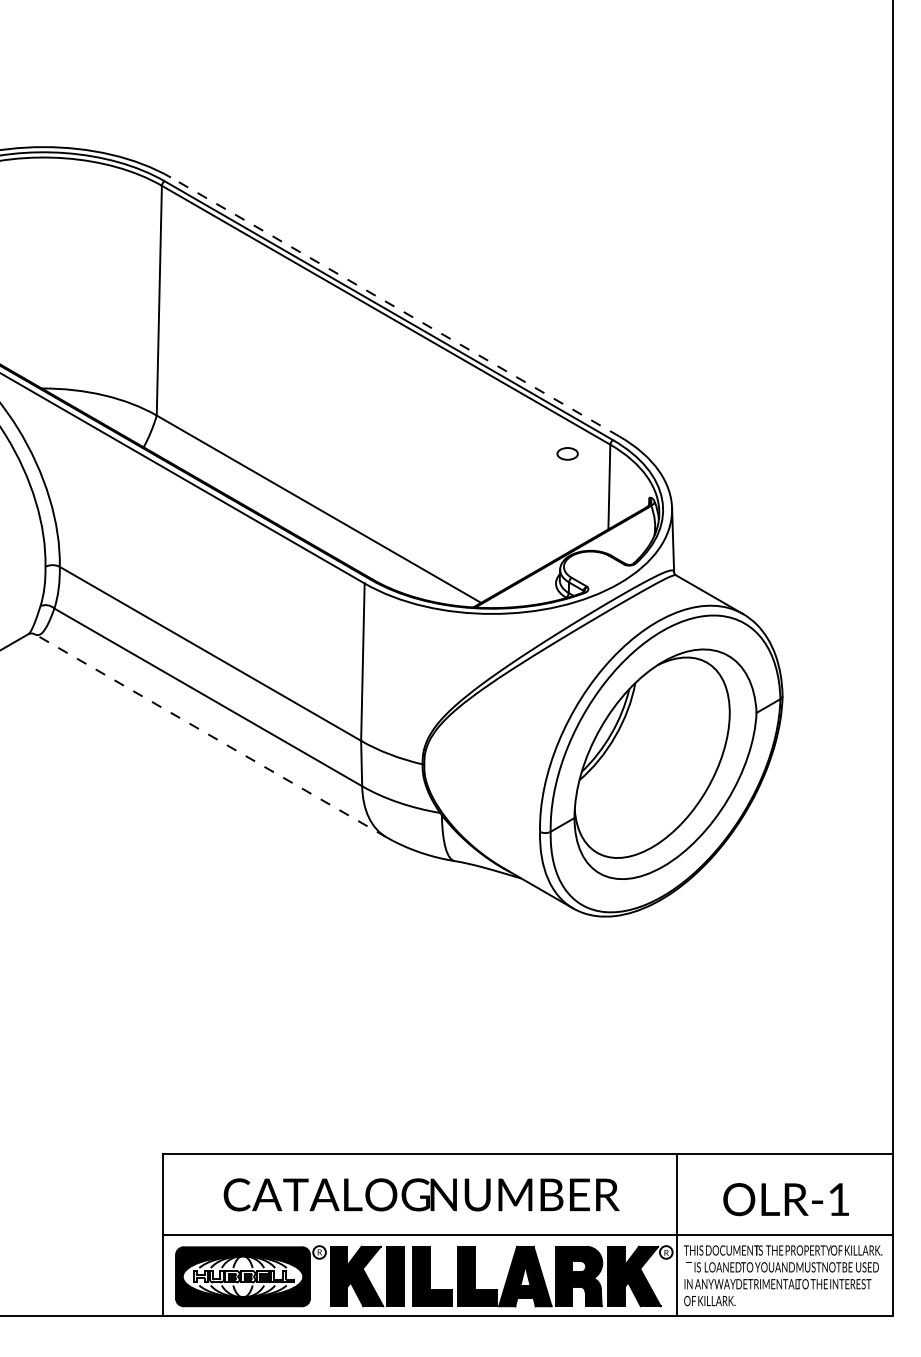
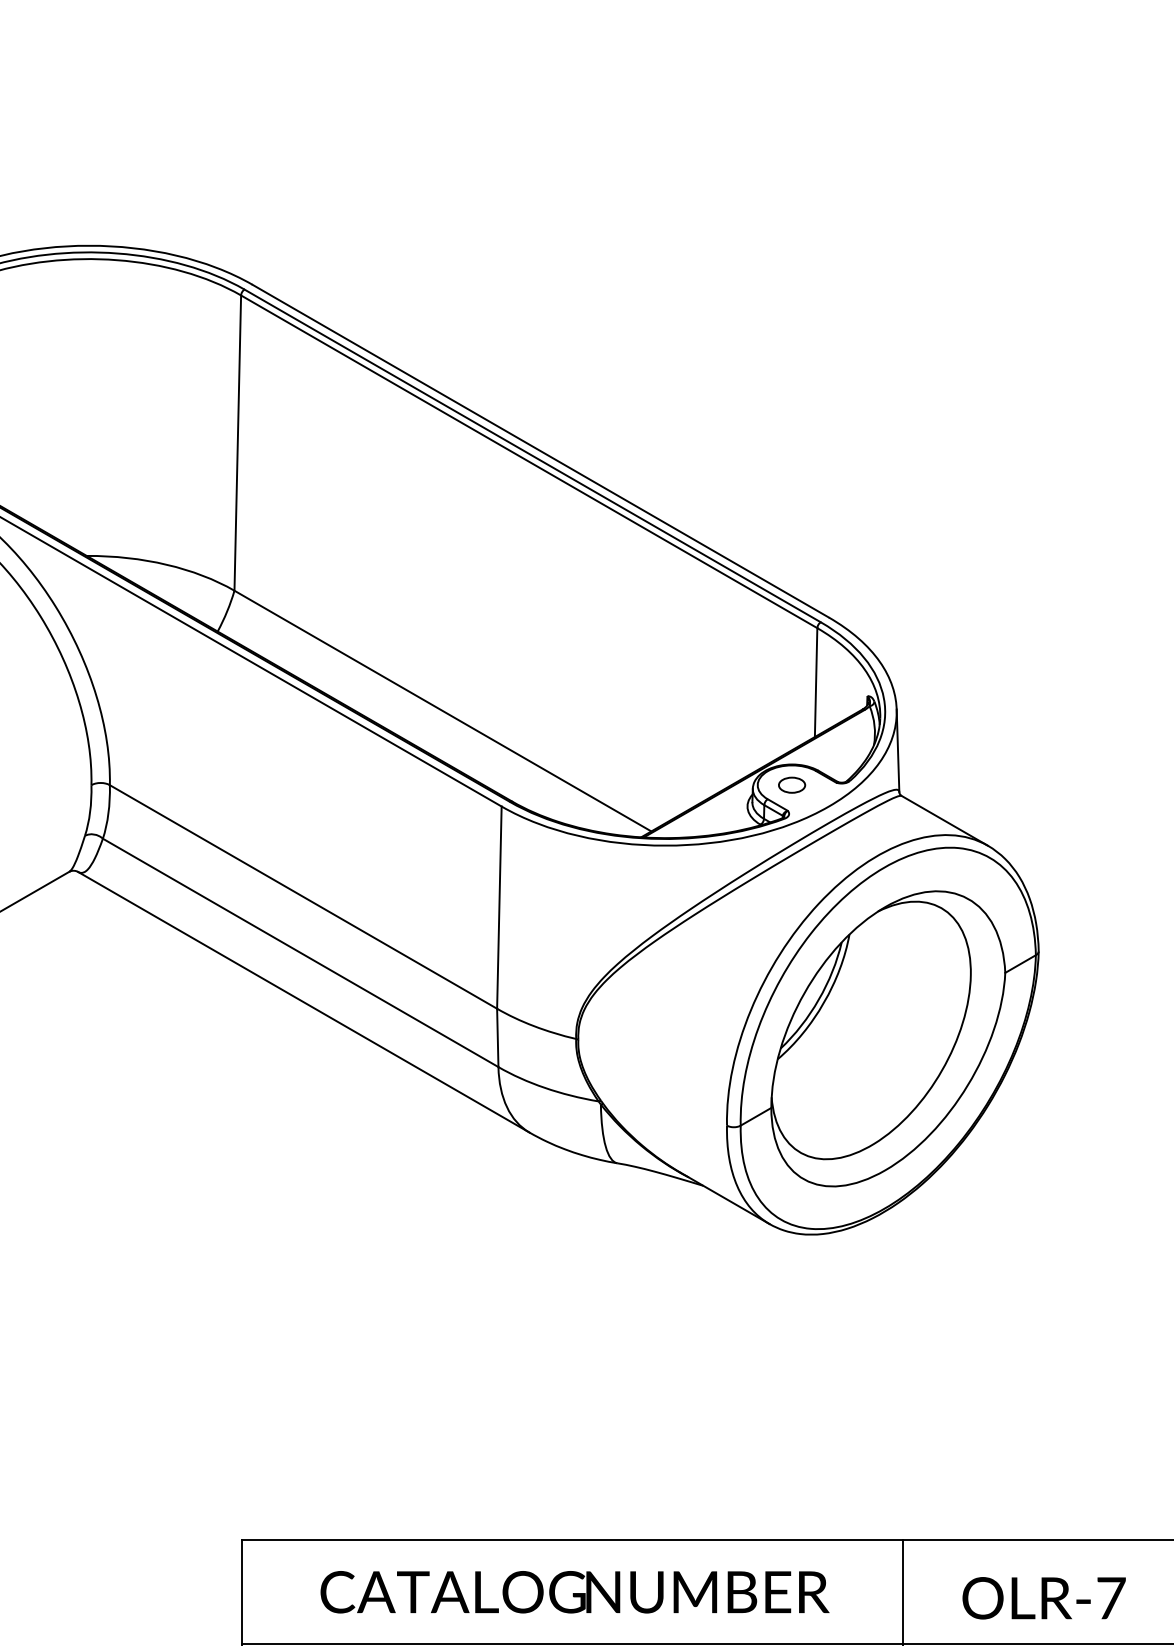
line: (395, 307) -> (541, 451), dashed -> solid
part: (567, 453) -> (791, 784), moved
line: (210, 735) -> (303, 1001), dashed -> solid
text: (839, 1199) -> (1111, 1598), OLR-1 -> OLR-7

